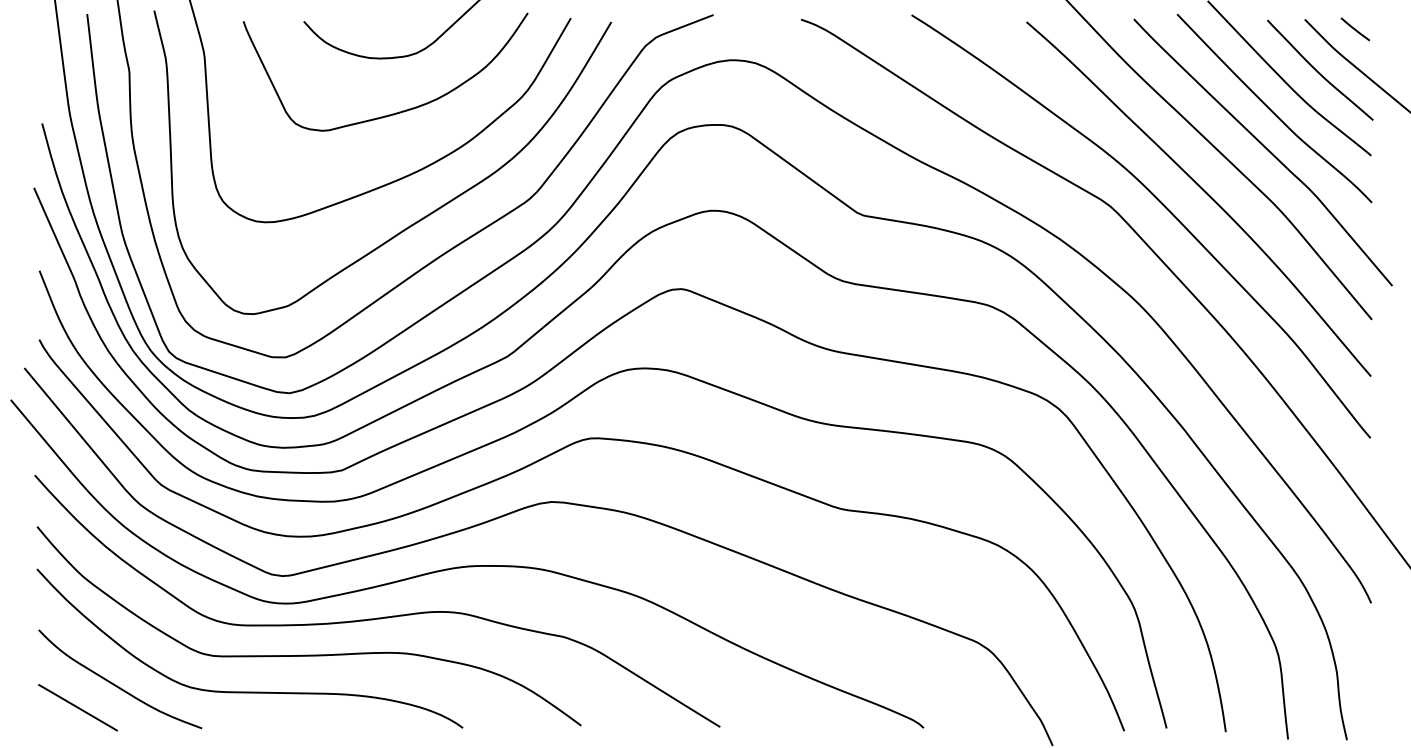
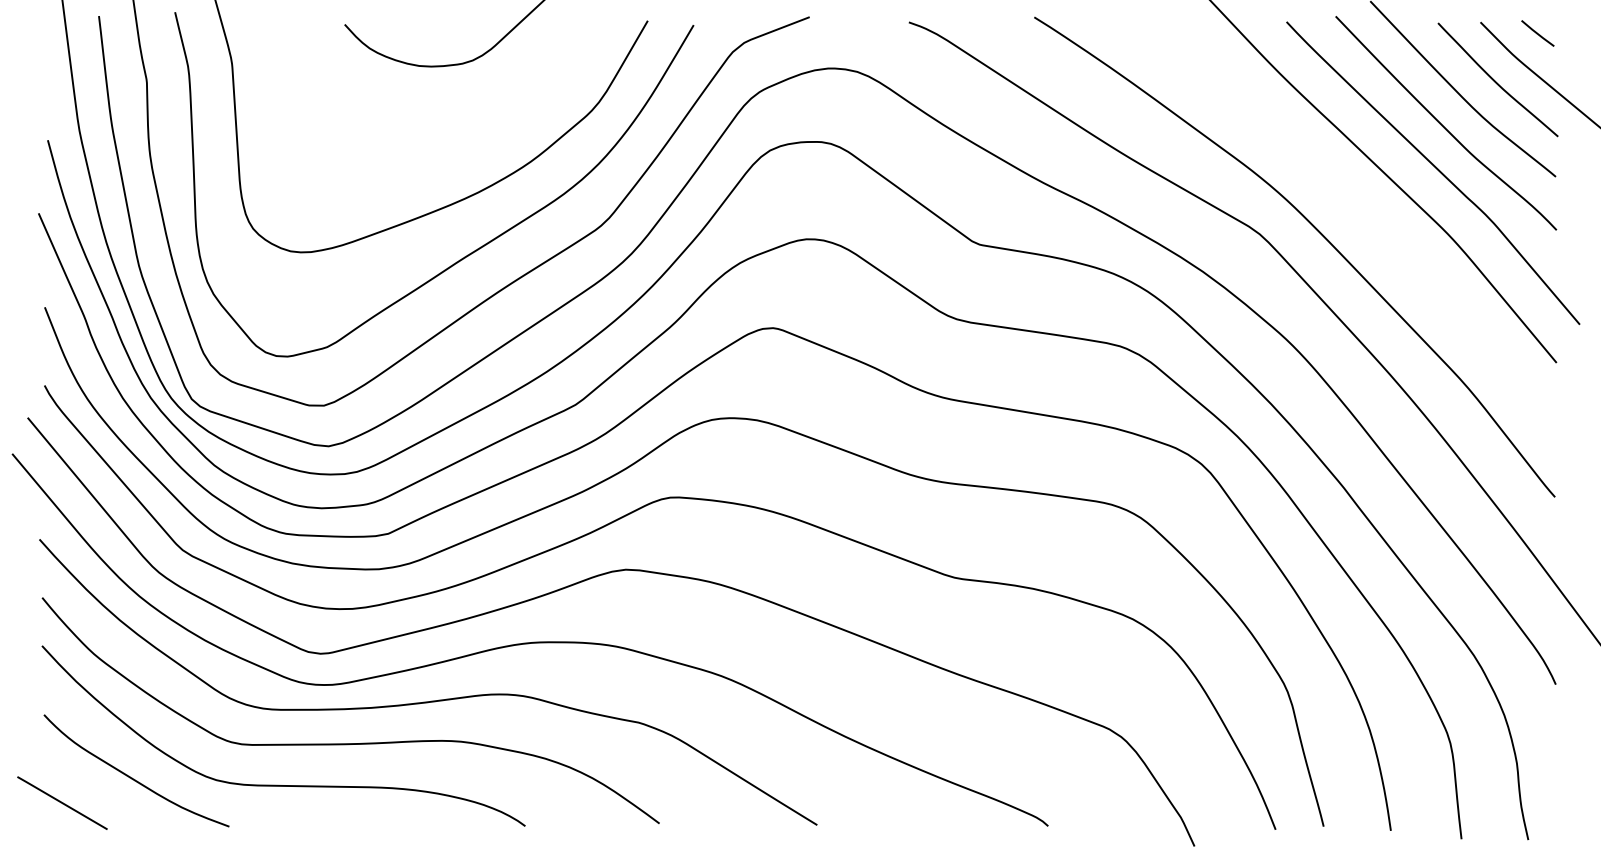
curve: (395, 112) -> (448, 127), removed
curve: (1204, 192) -> (1366, 218), removed
line: (77, 707) -> (61, 802), moved

